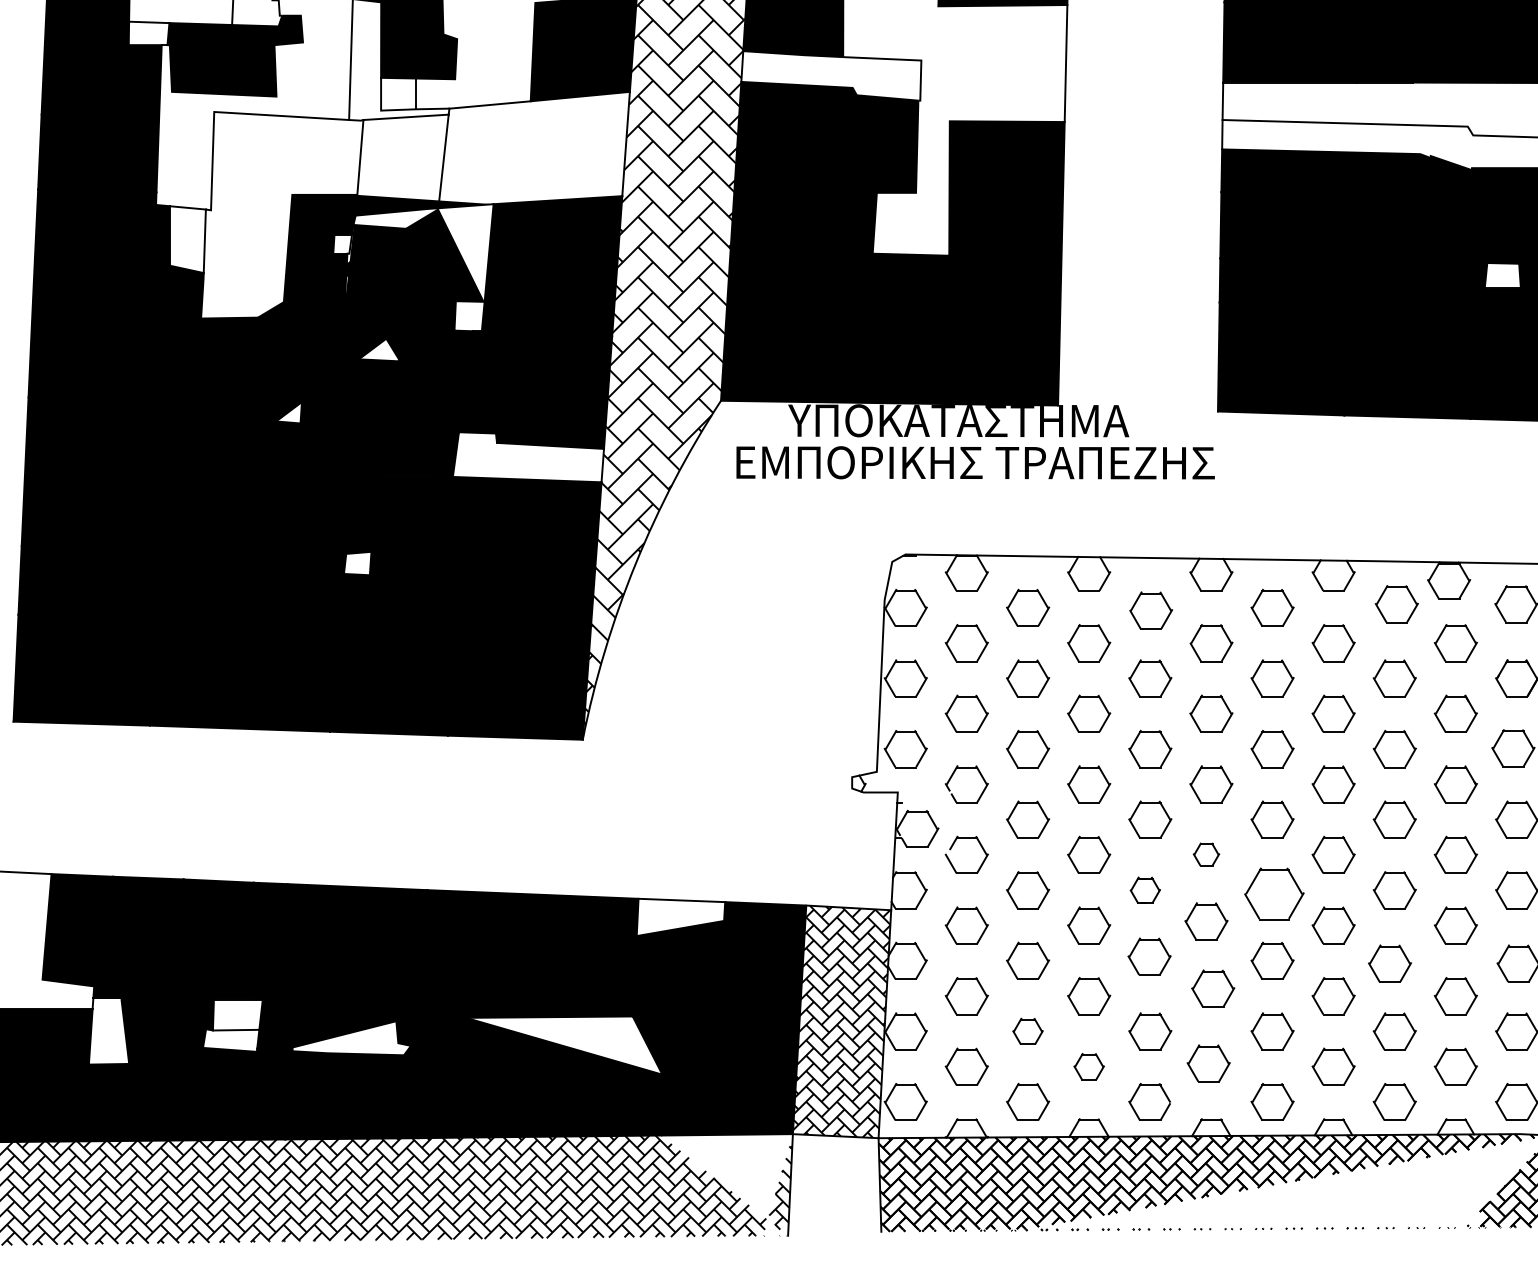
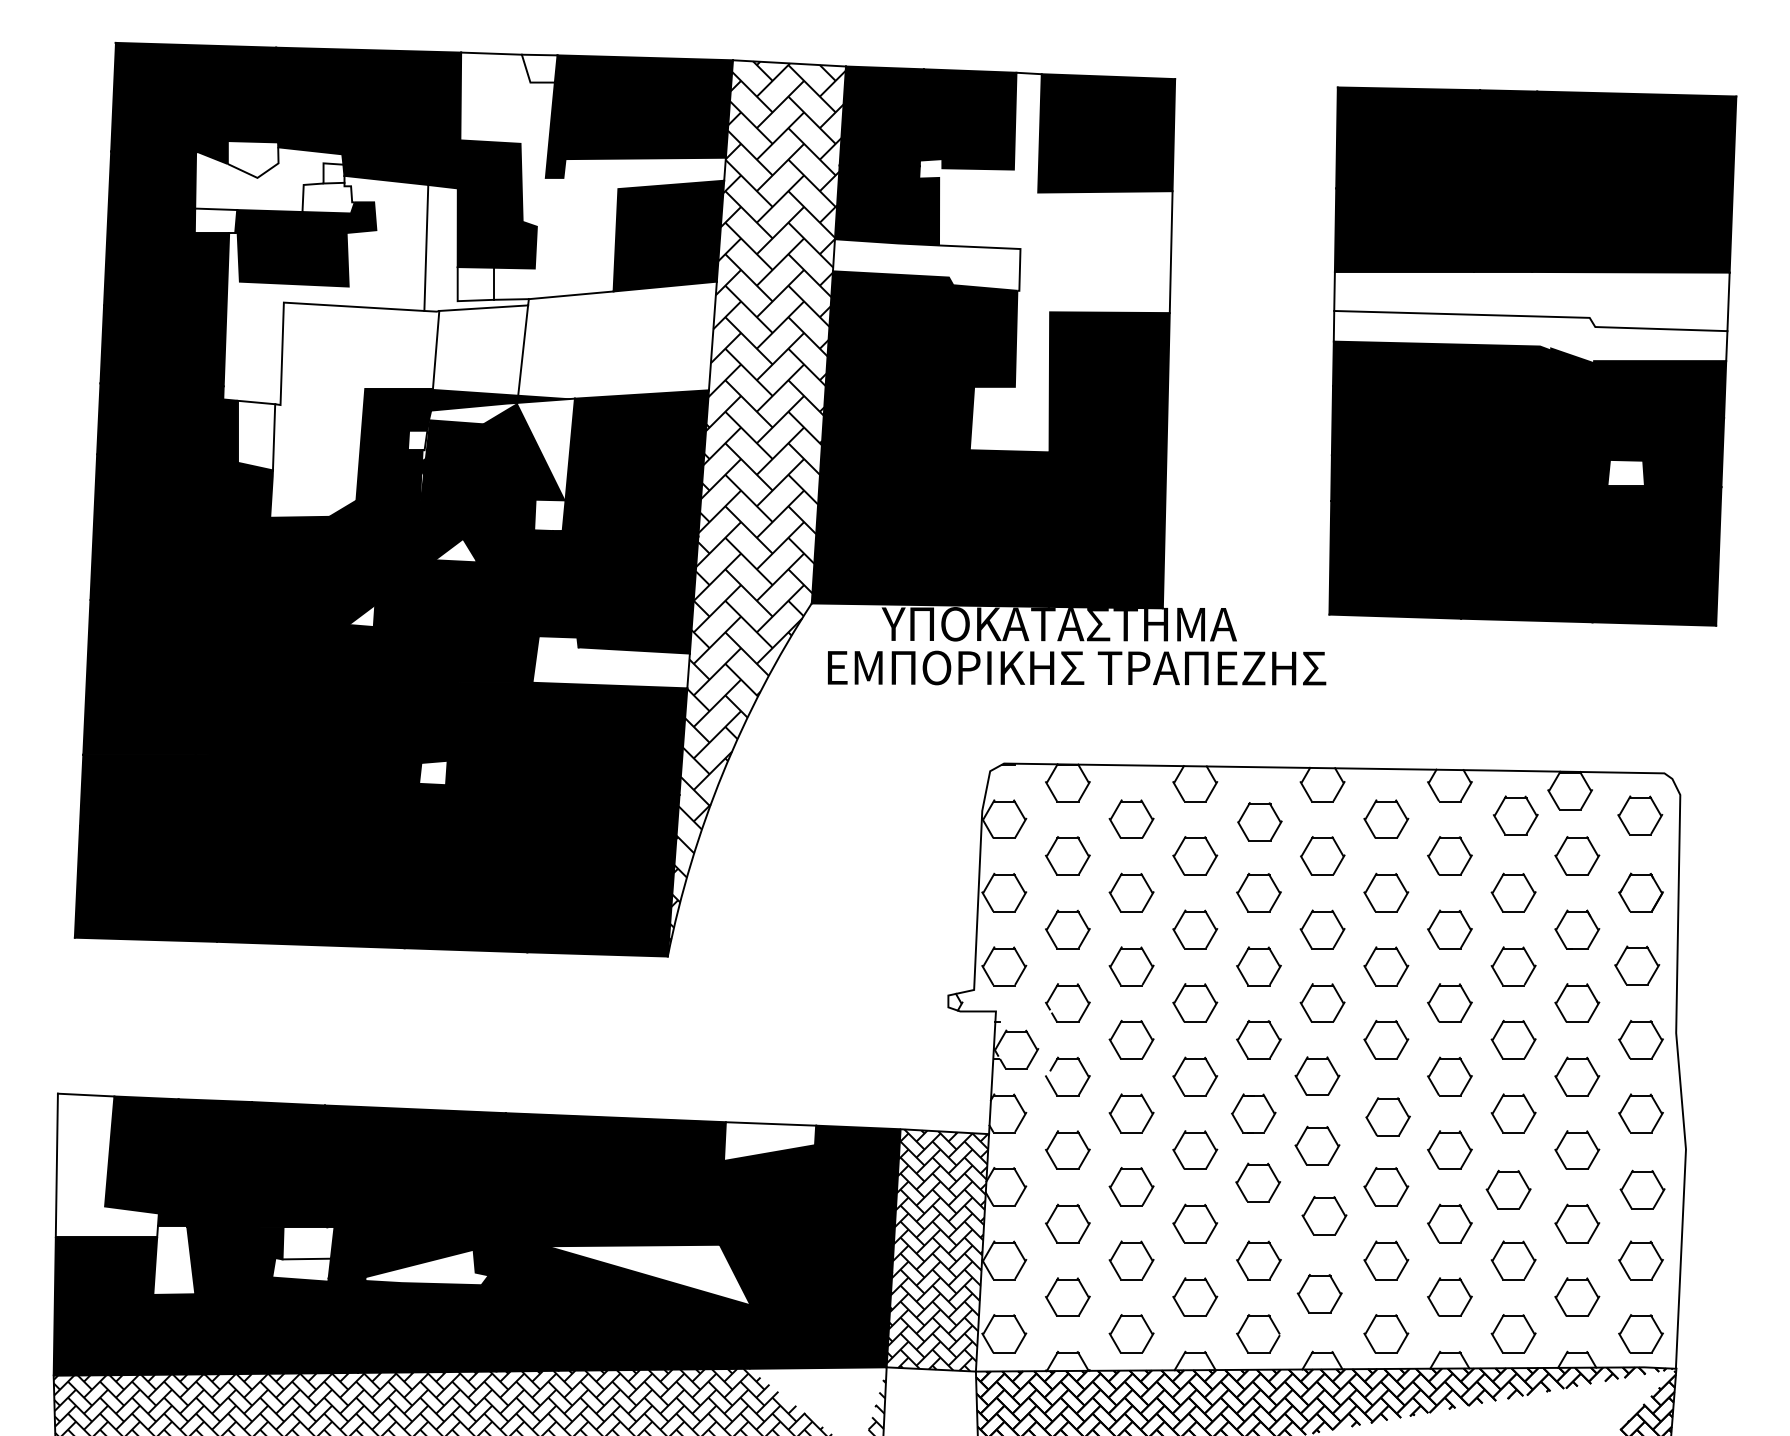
part: (1206, 853) -> (1317, 1075), size x1.67
part: (1145, 890) -> (1253, 1113), size x1.43
part: (1273, 893) -> (1387, 1116), size x0.71
part: (1027, 1031) -> (1131, 1260), size x1.43
part: (1089, 1066) -> (1195, 1296), size x1.43

